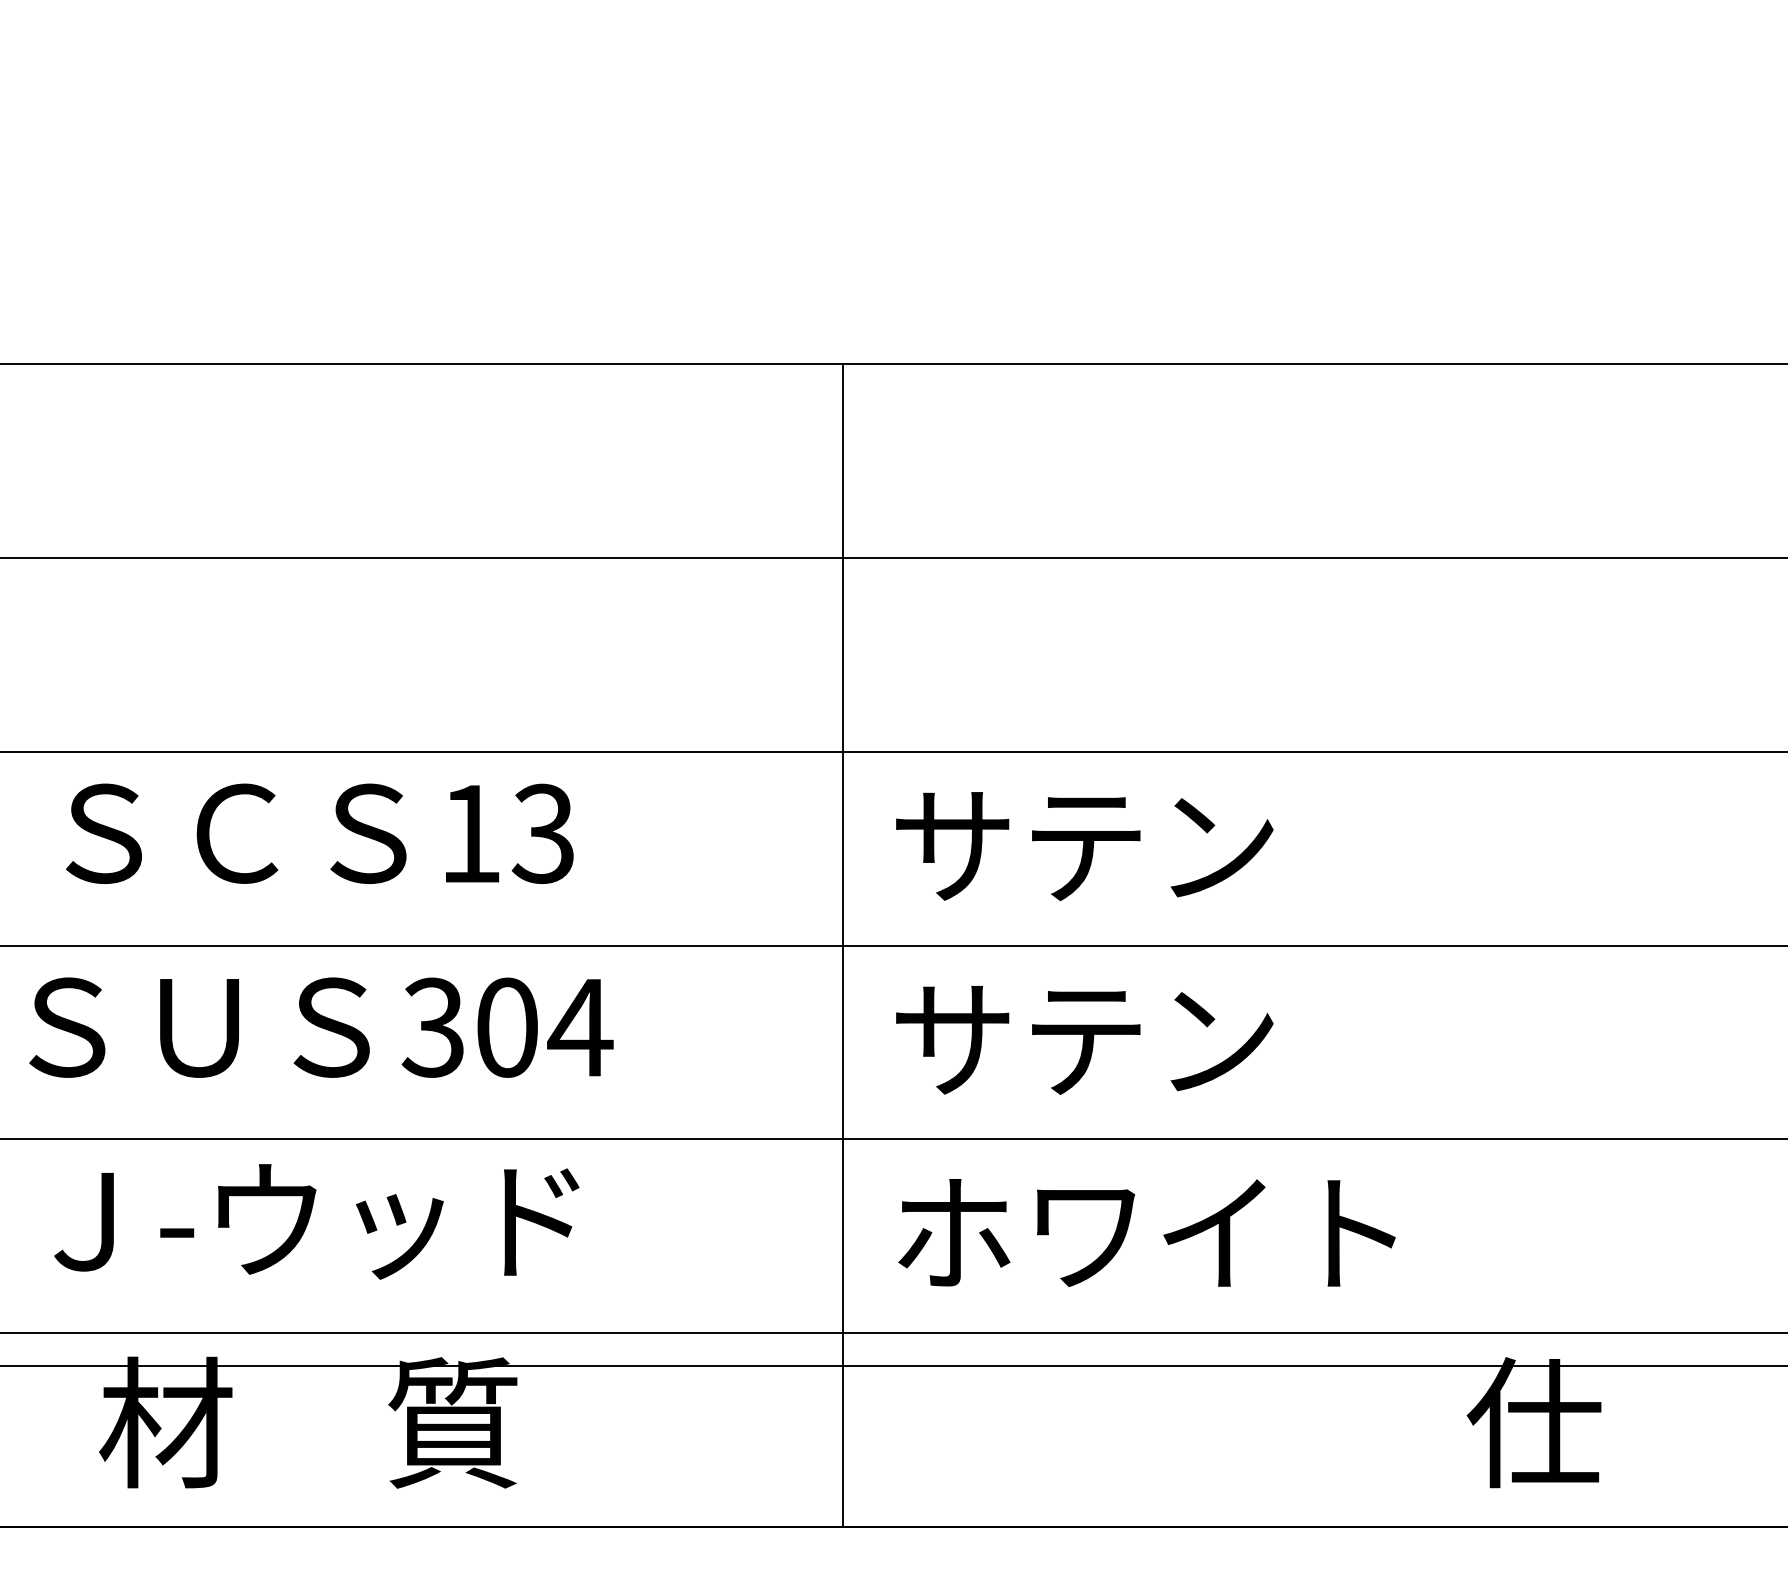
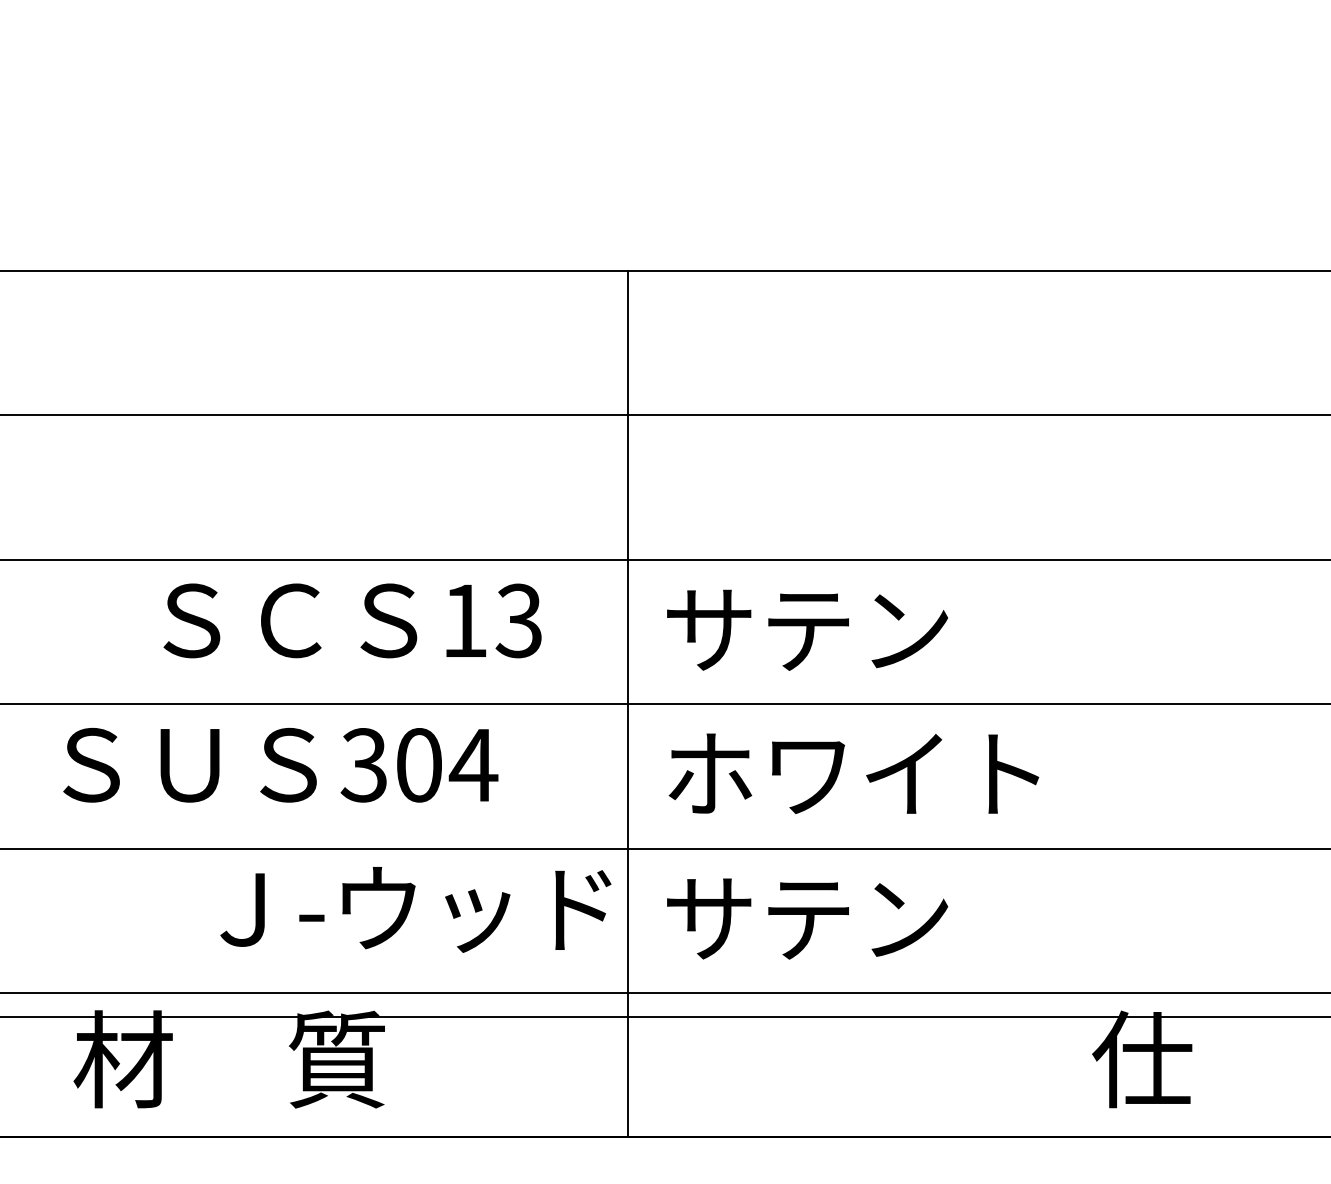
text: (319, 833) -> (352, 620), moved
text: (321, 1027) -> (280, 765), moved
text: (1145, 1039) -> (852, 774), サテン -> ホワイト
text: (316, 1221) -> (415, 909), moved
text: (1145, 1233) -> (852, 918), ホワイト -> サテン

